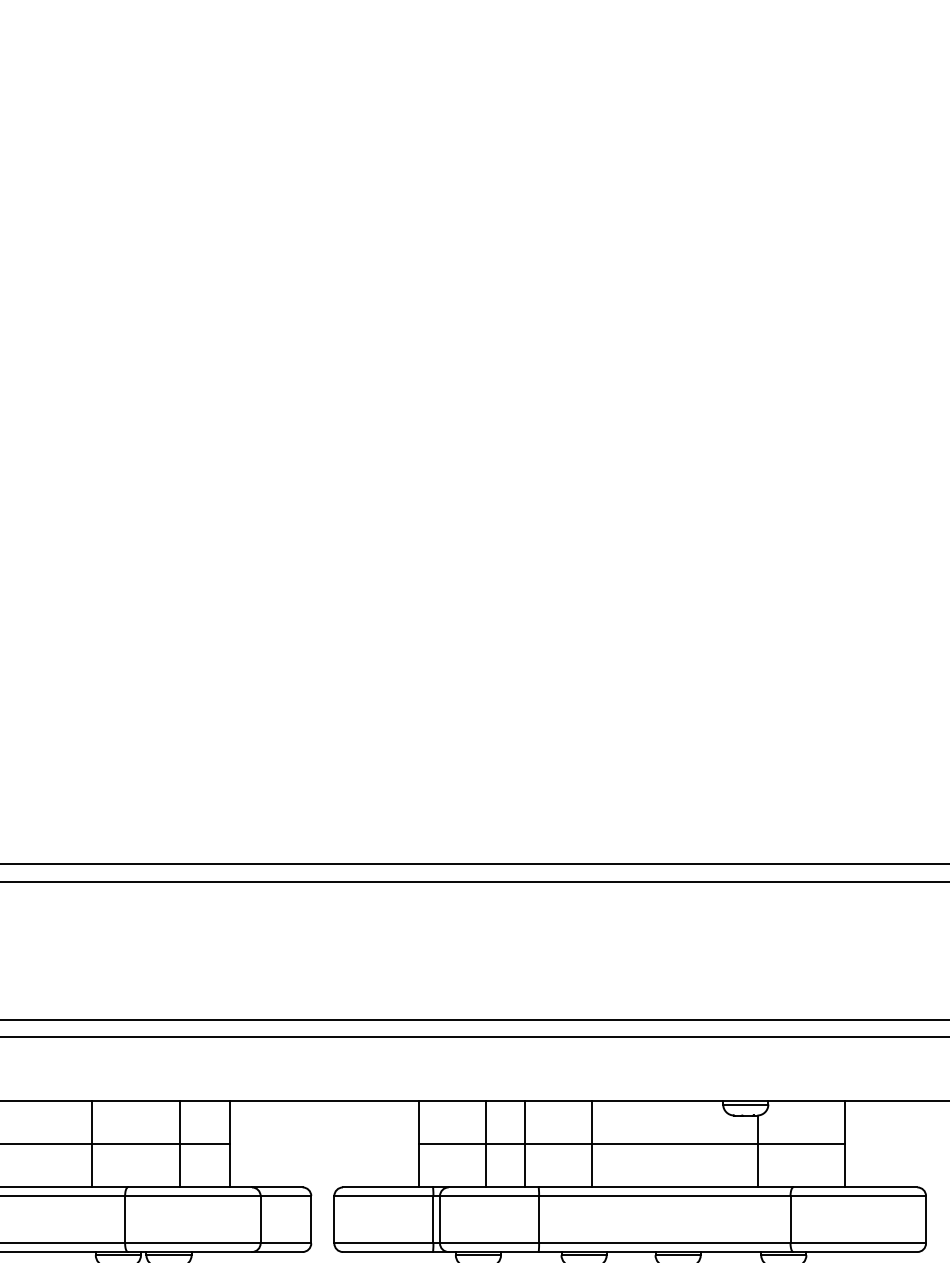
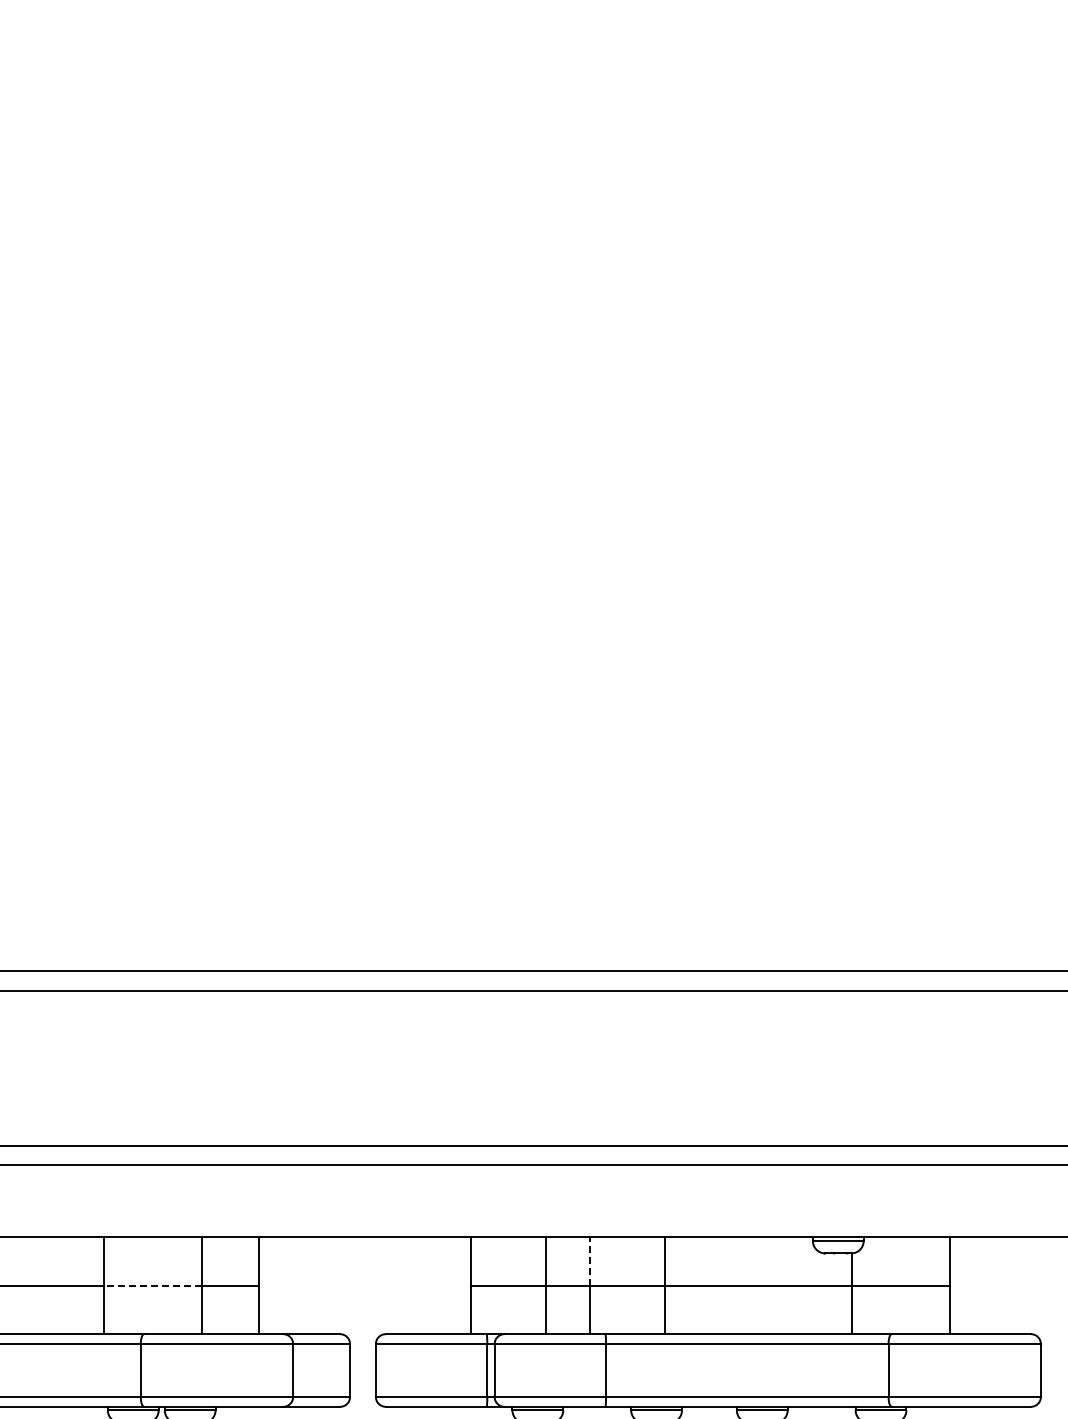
line: (525, 1122) -> (590, 1261), solid -> dashed
line: (135, 1144) -> (152, 1285), solid -> dashed

